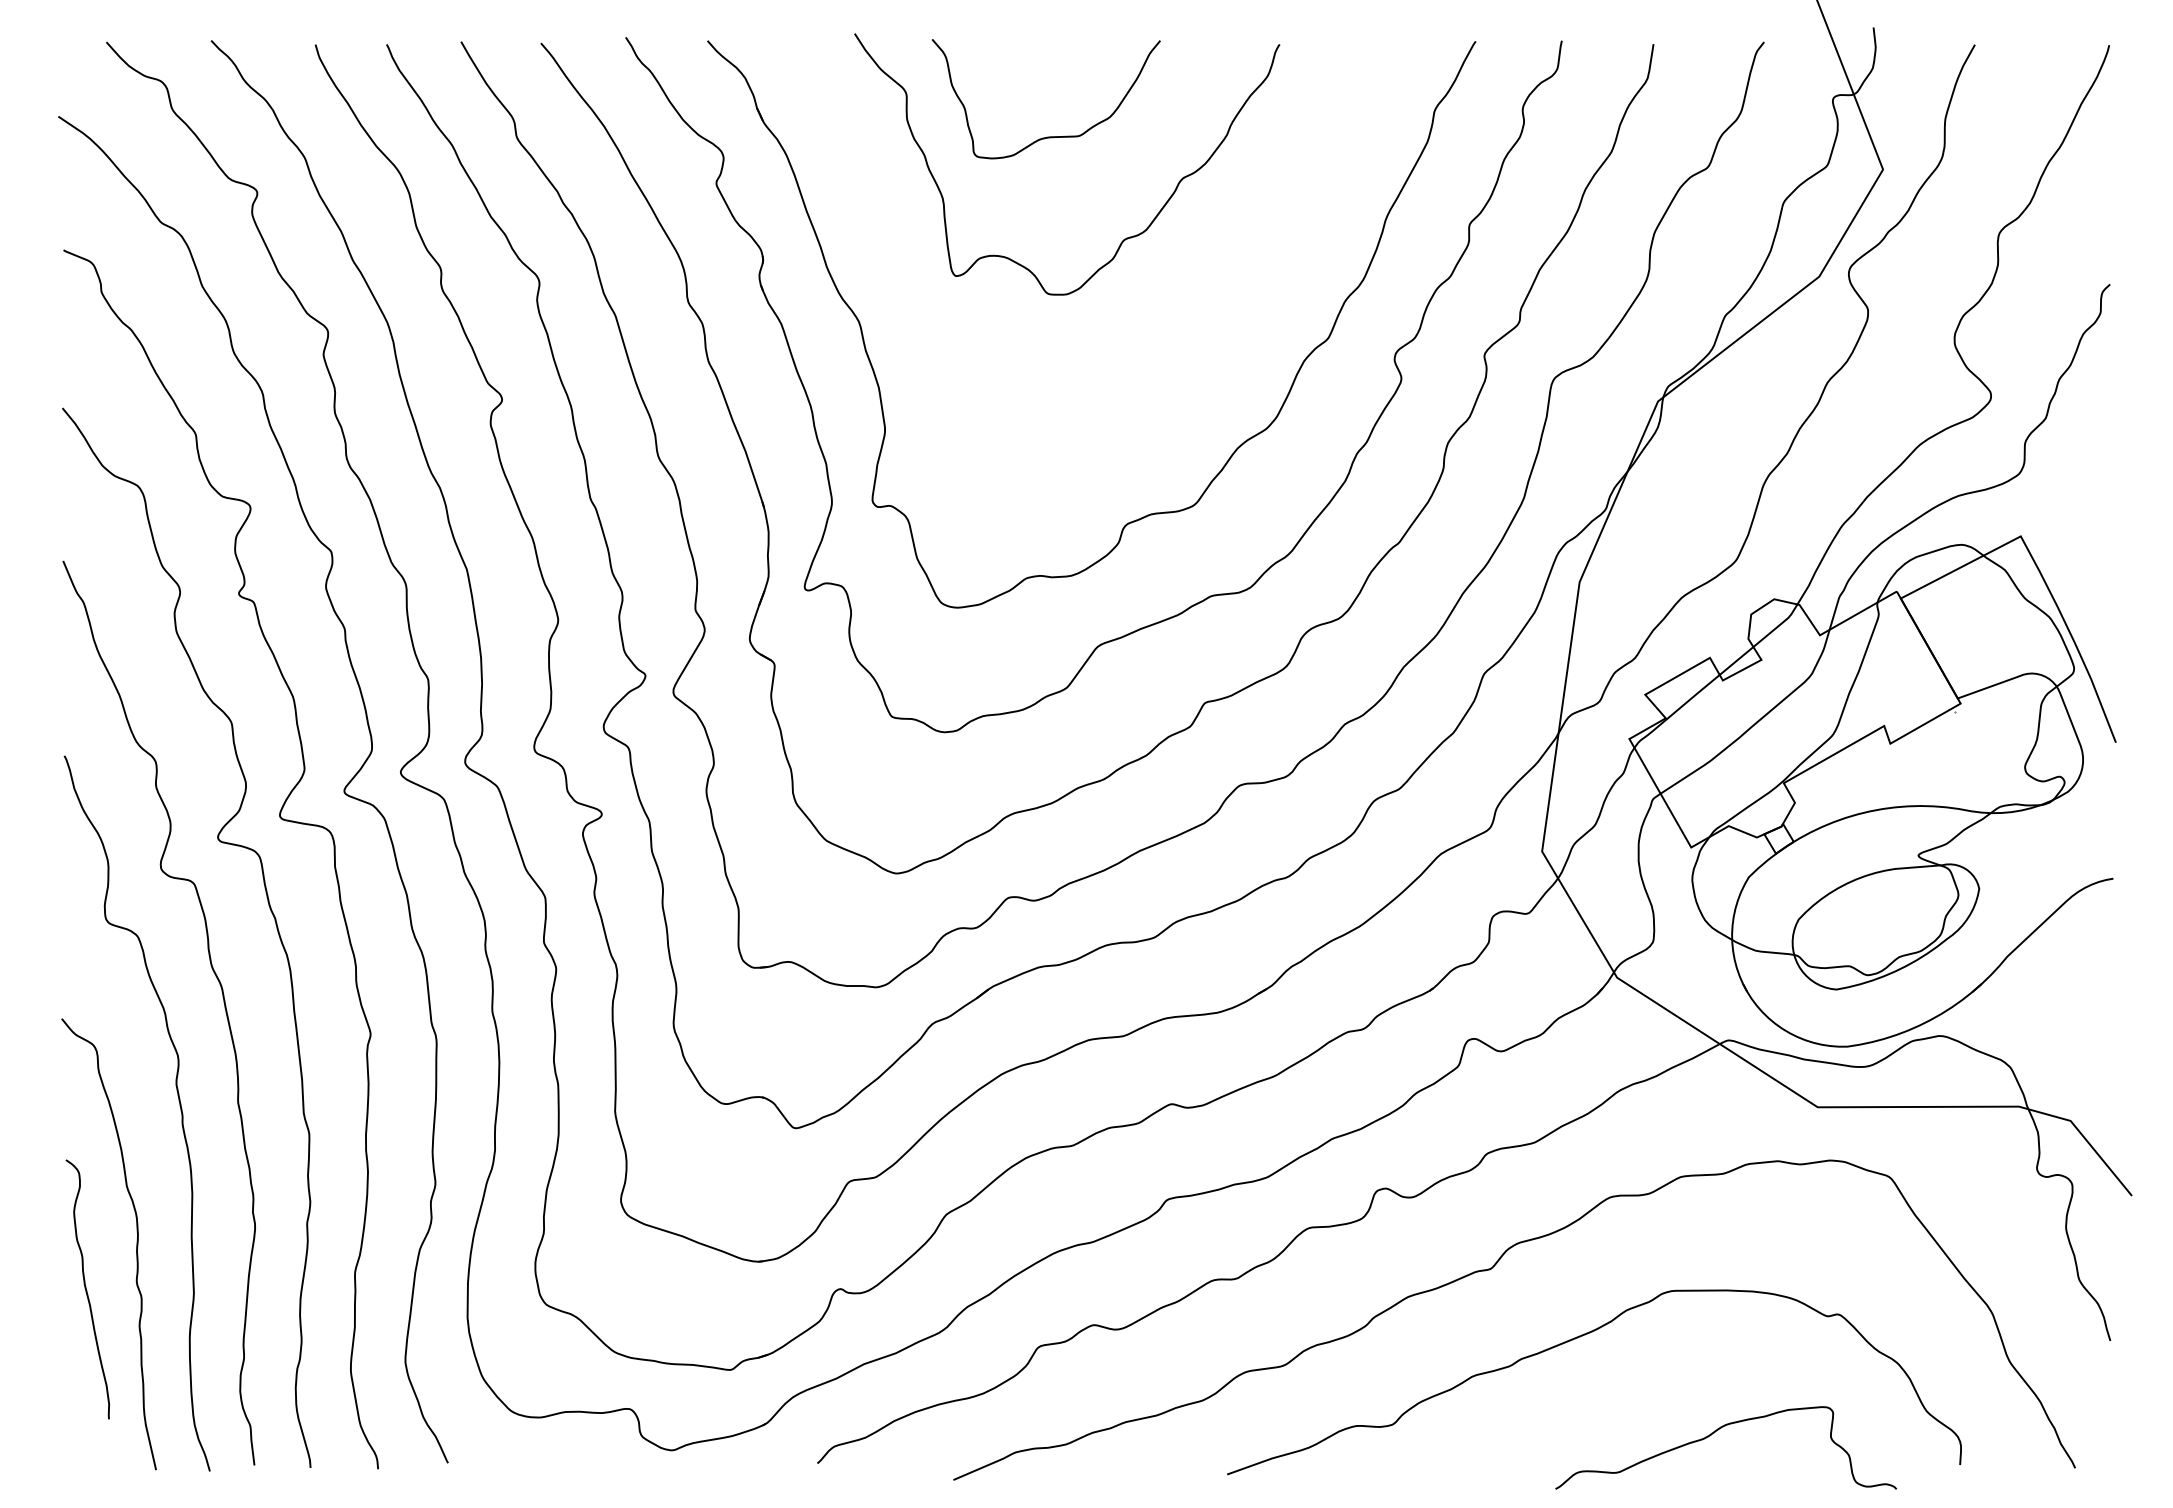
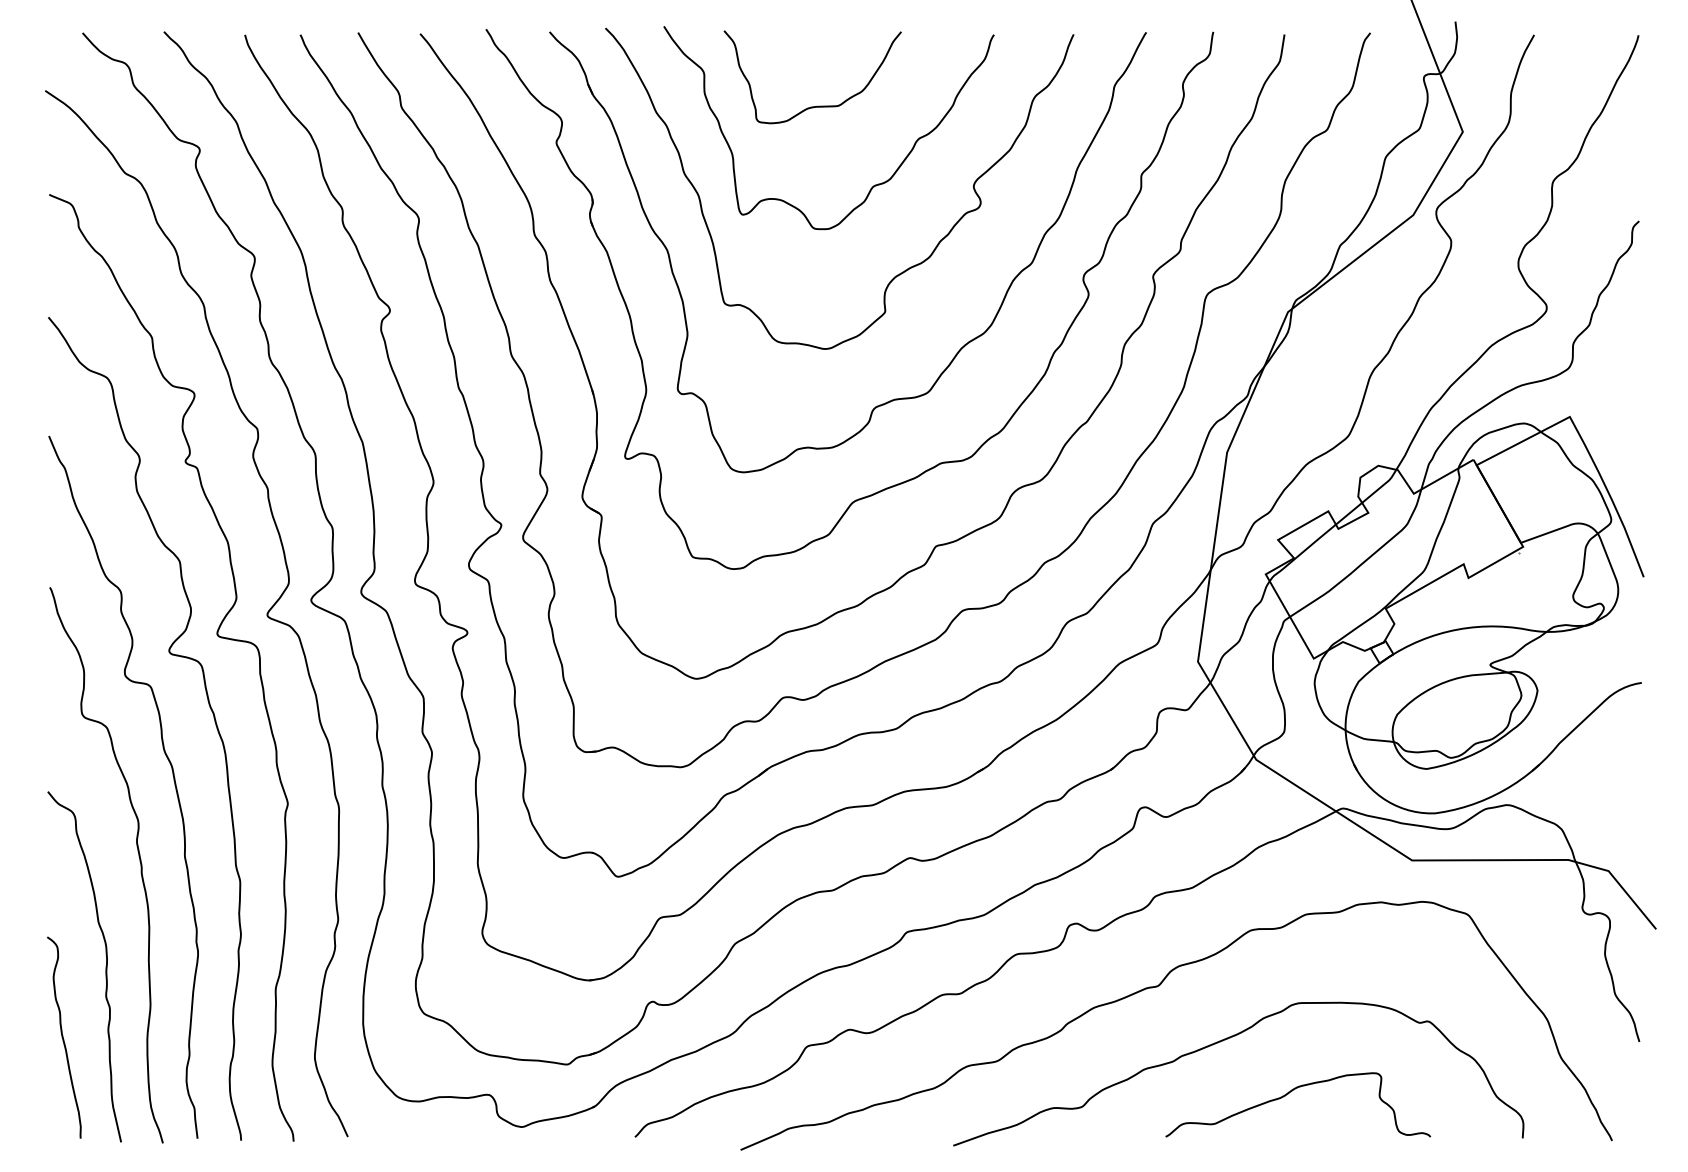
curve: (1153, 354) -> (896, 275), added
curve: (86, 1289) -> (63, 1037), moved
curve: (1714, 1433) -> (1289, 1093), moved

